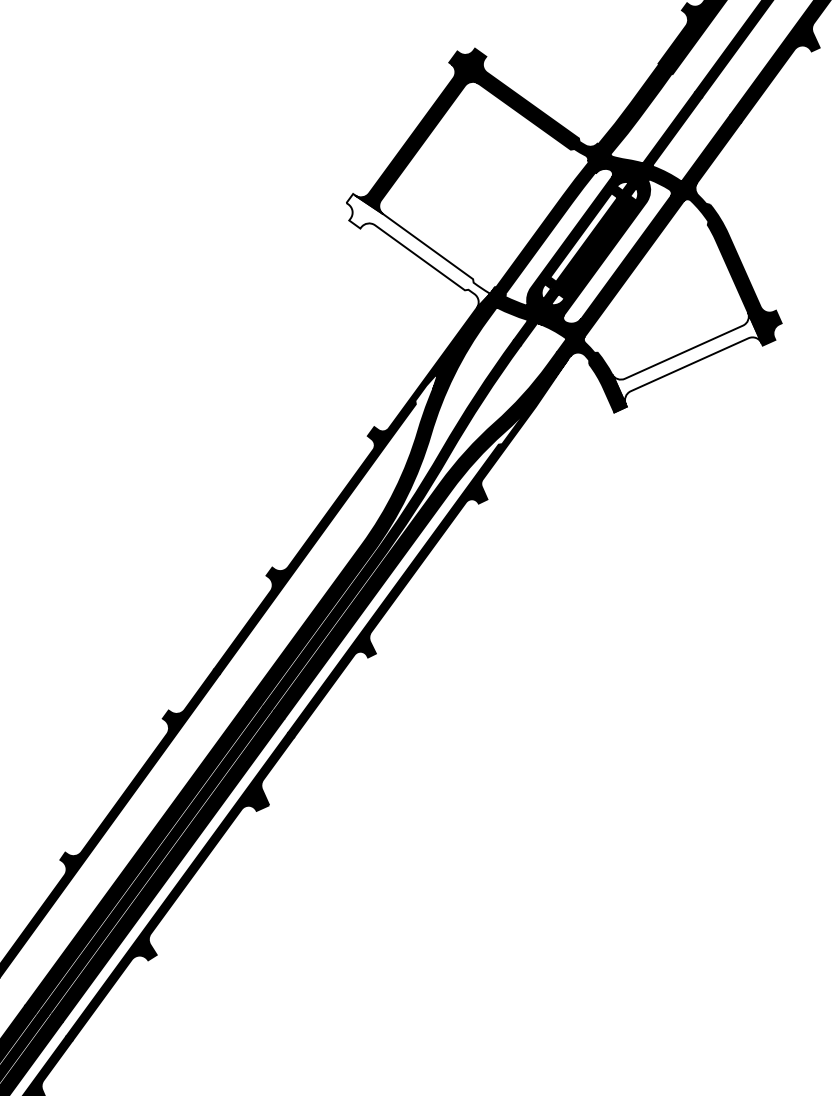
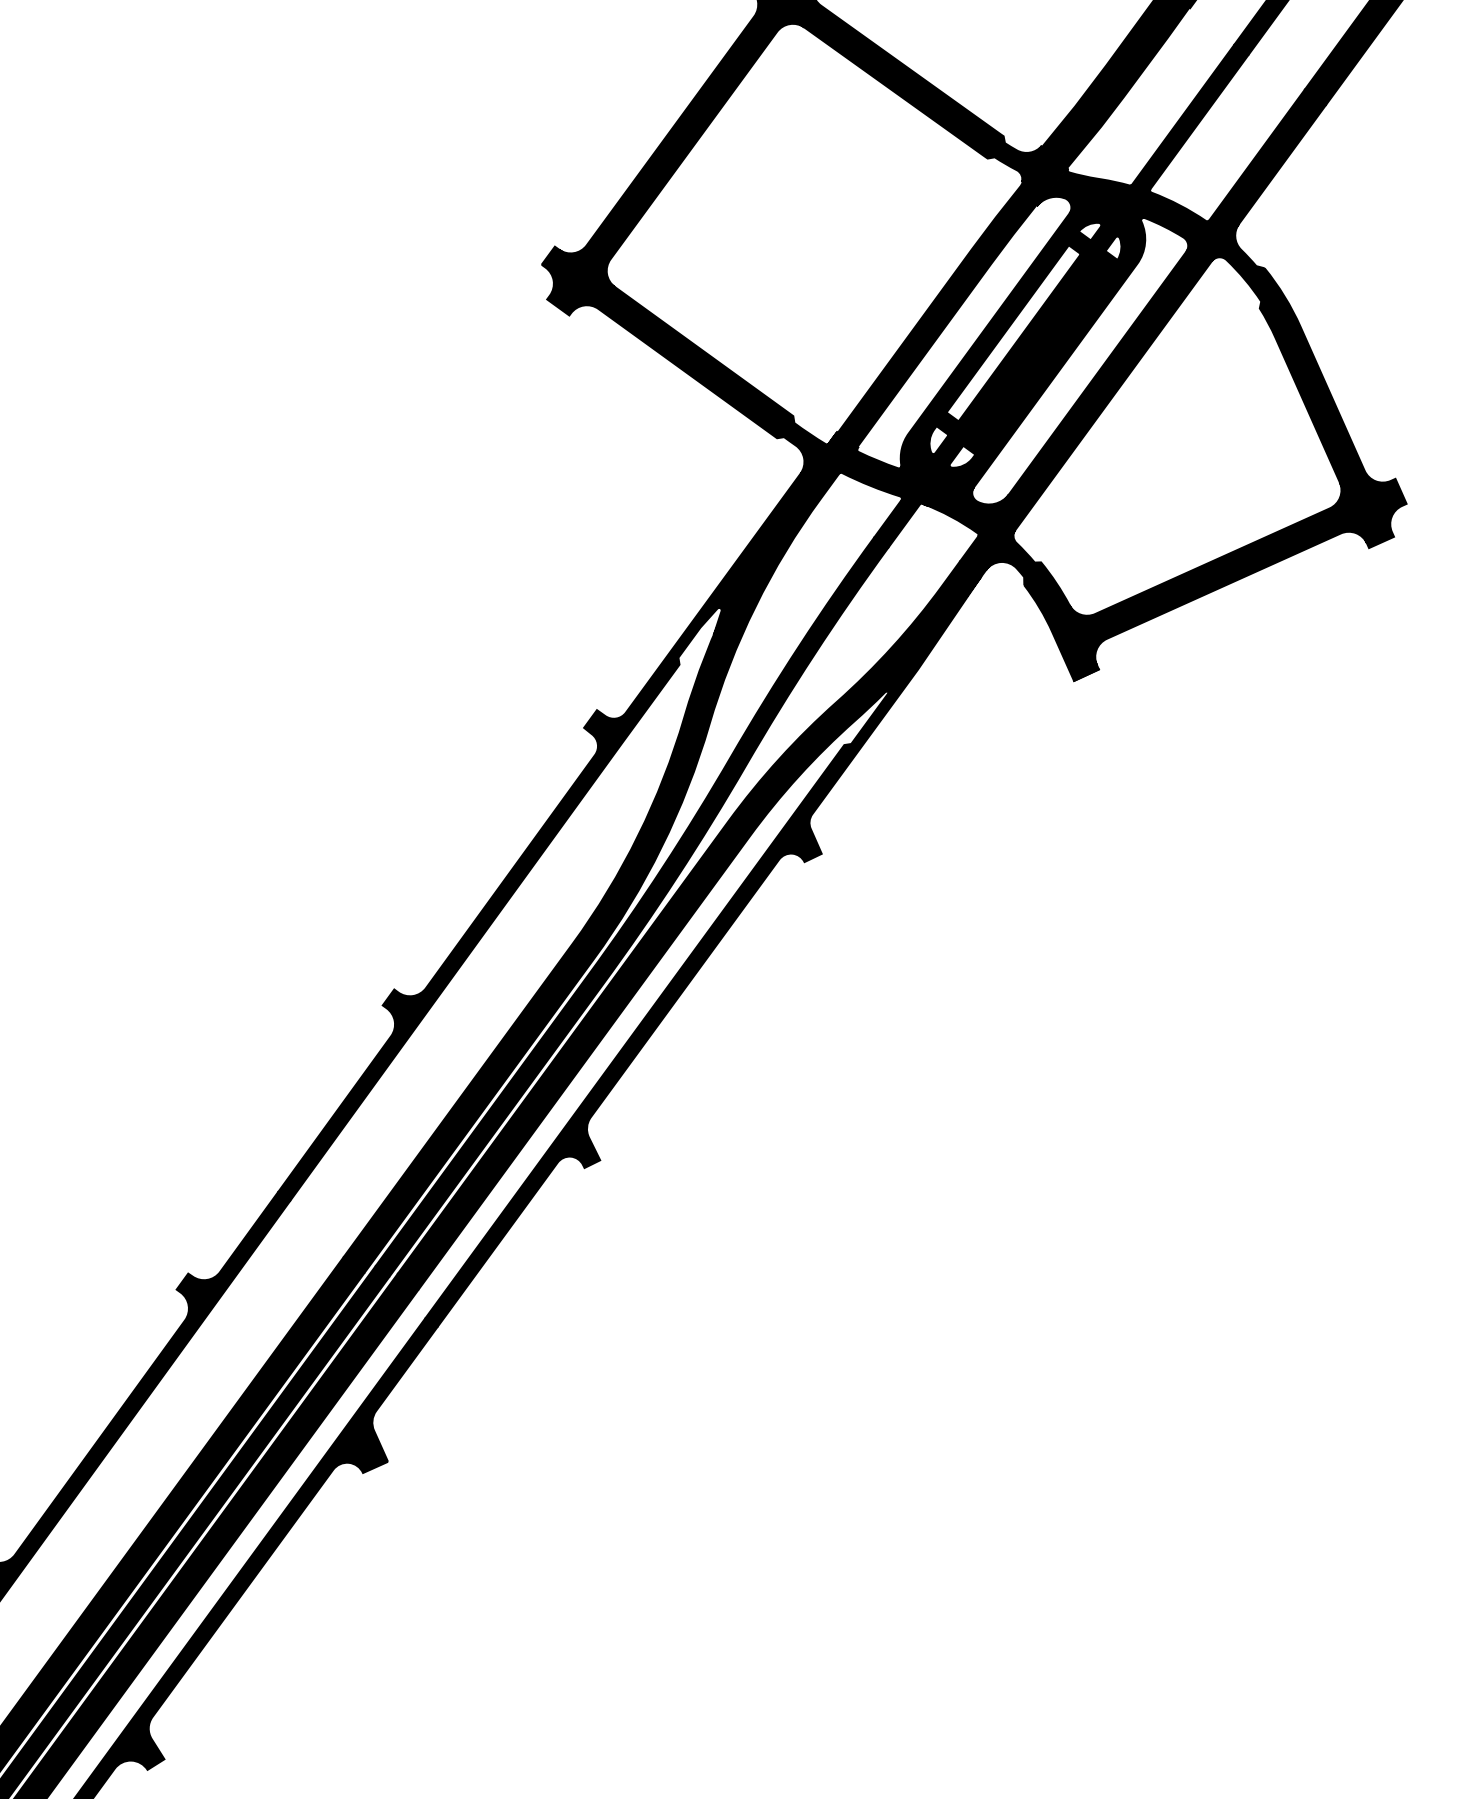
fill: (418, 250) -> (684, 359), added
fill: (686, 358) -> (1217, 573), added

